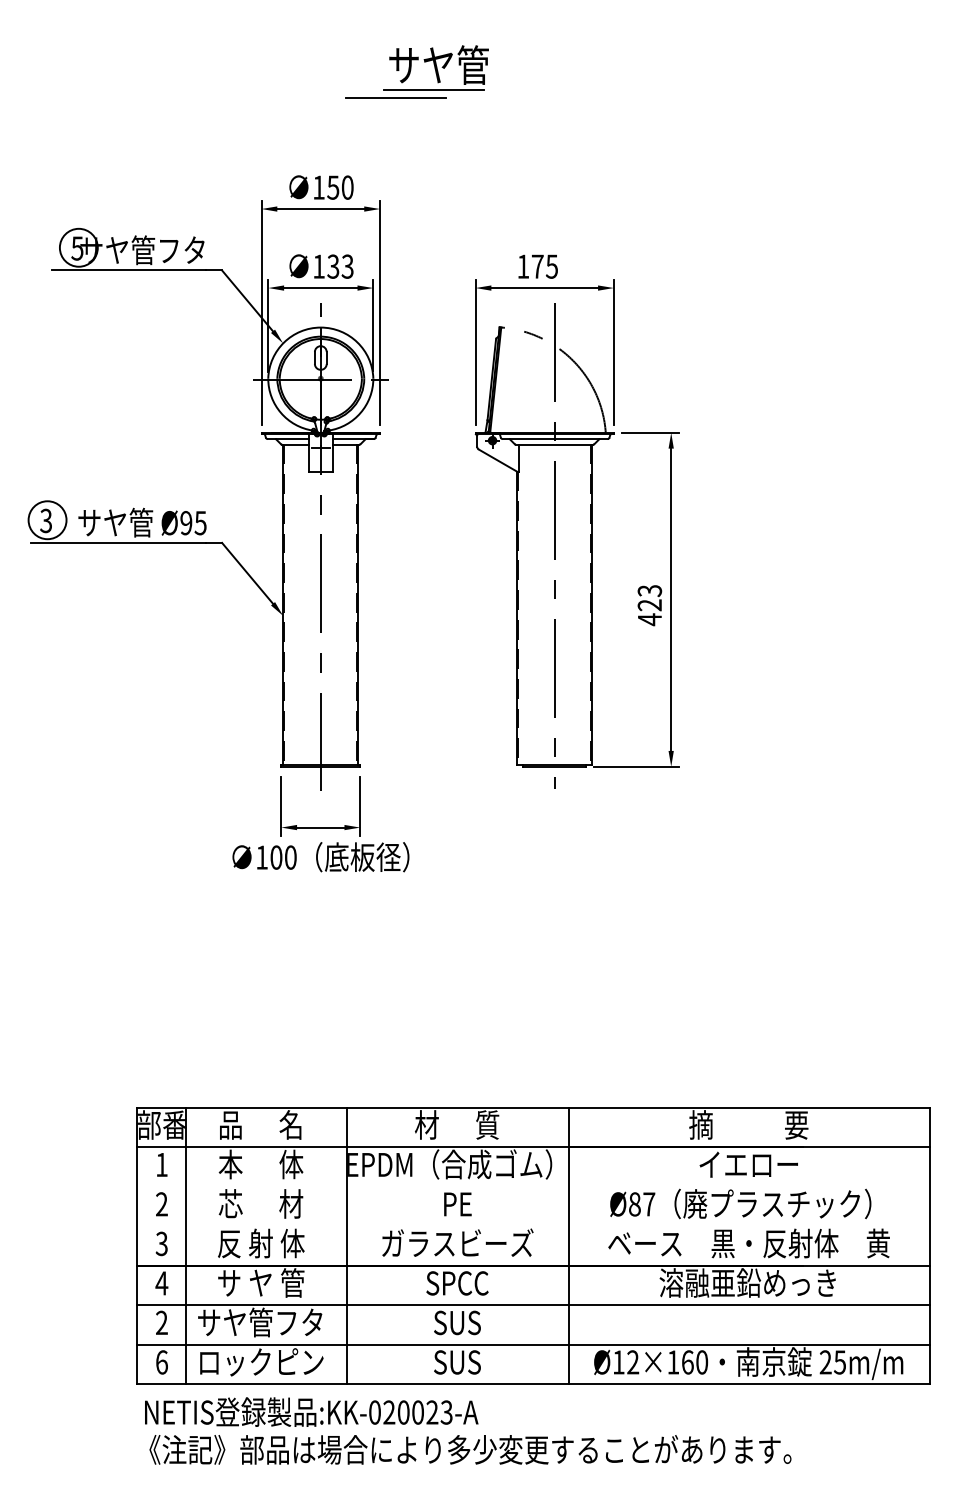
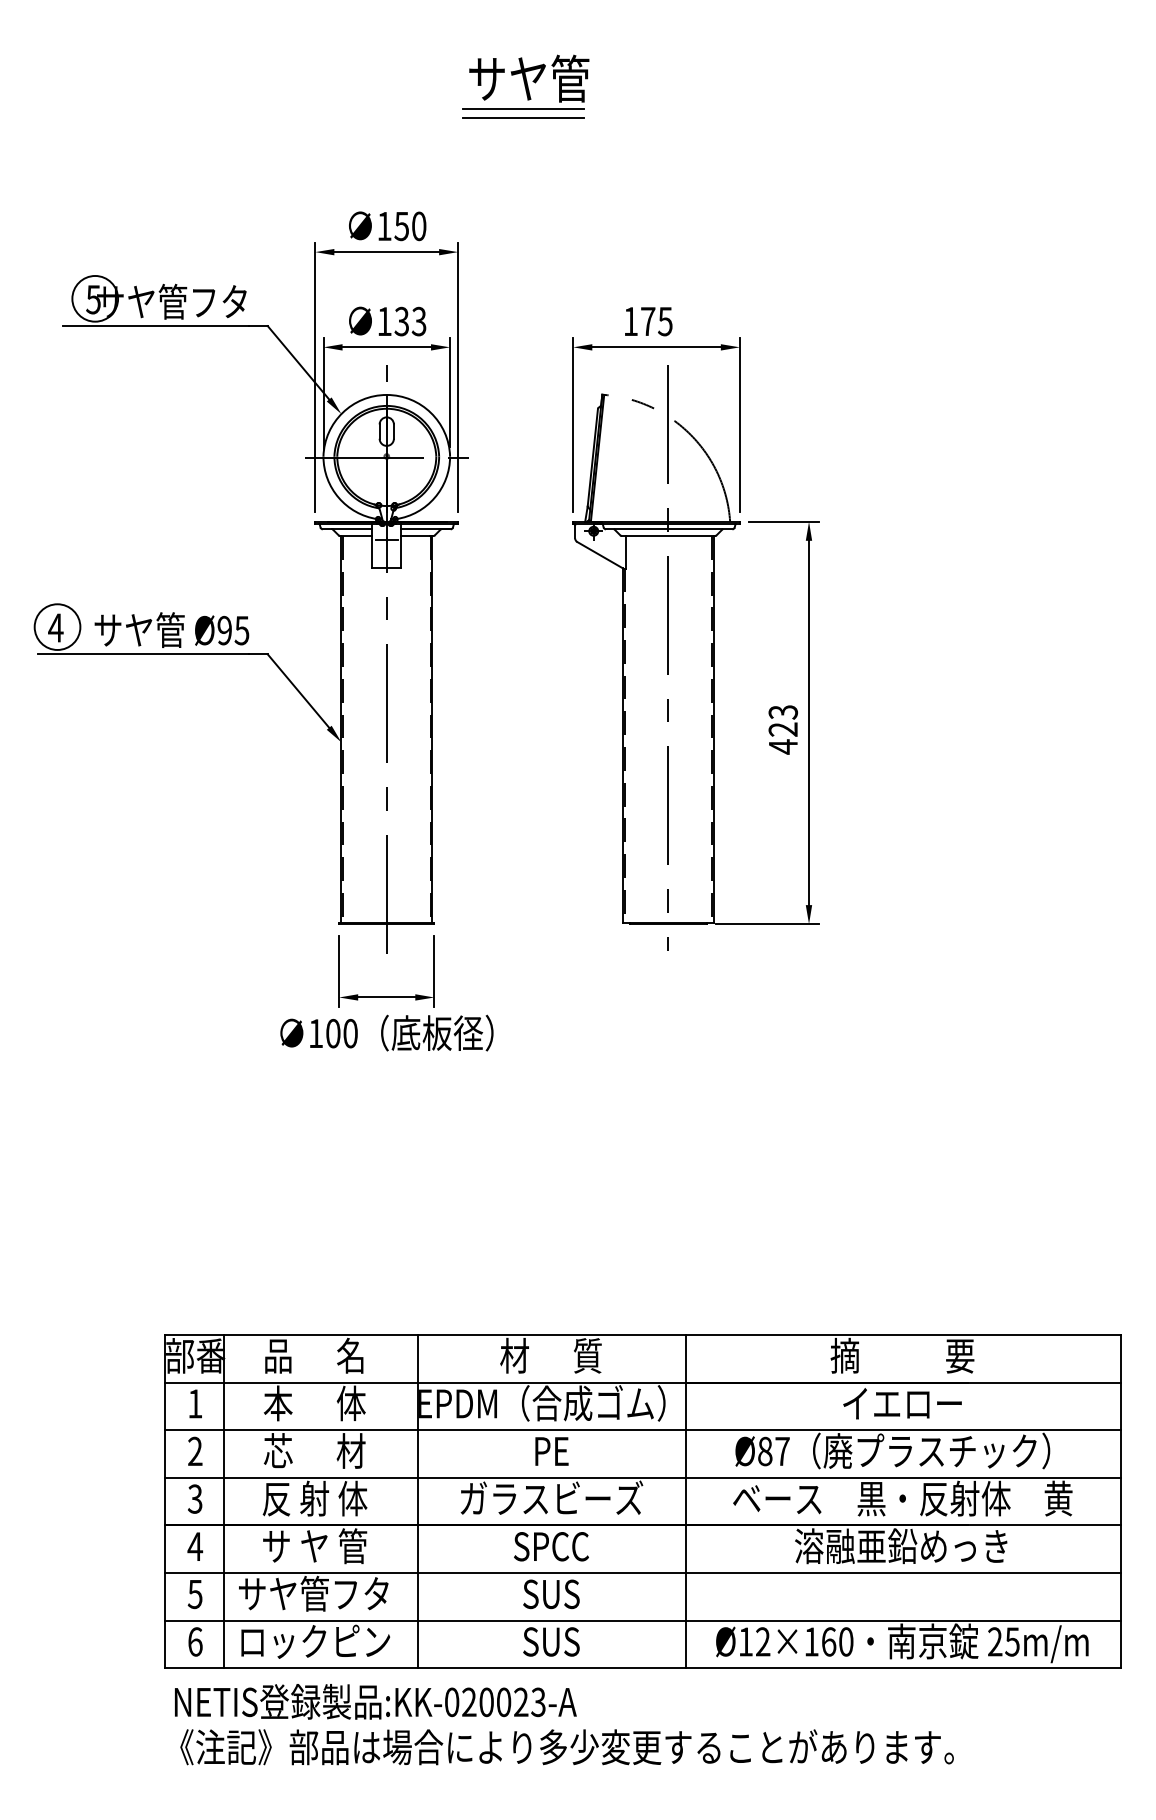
line: (396, 97) -> (523, 117), moved
text: (45, 520) -> (55, 627), 3 -> 4
line: (533, 1186) -> (642, 1430), added
line: (533, 1225) -> (642, 1477), added
text: (161, 1323) -> (194, 1594), 2 -> 5

